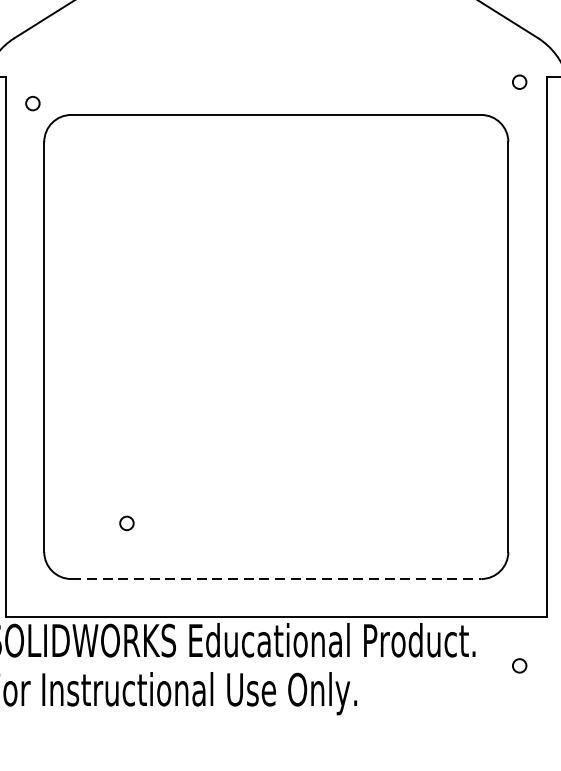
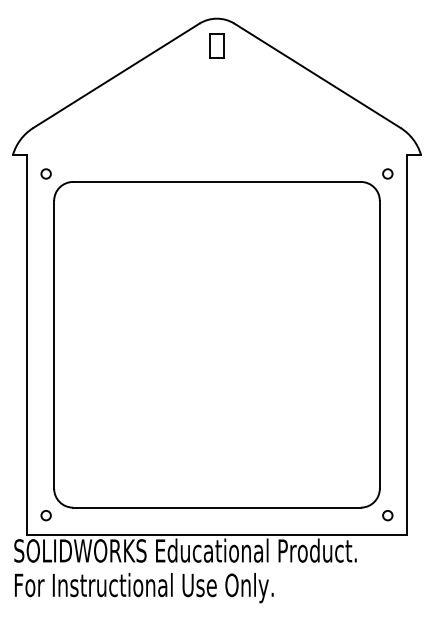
circle: (519, 81) -> (387, 173), moved
circle: (125, 523) -> (45, 515), moved
line: (277, 578) -> (217, 507), dashed -> solid
circle: (519, 665) -> (387, 515), moved

